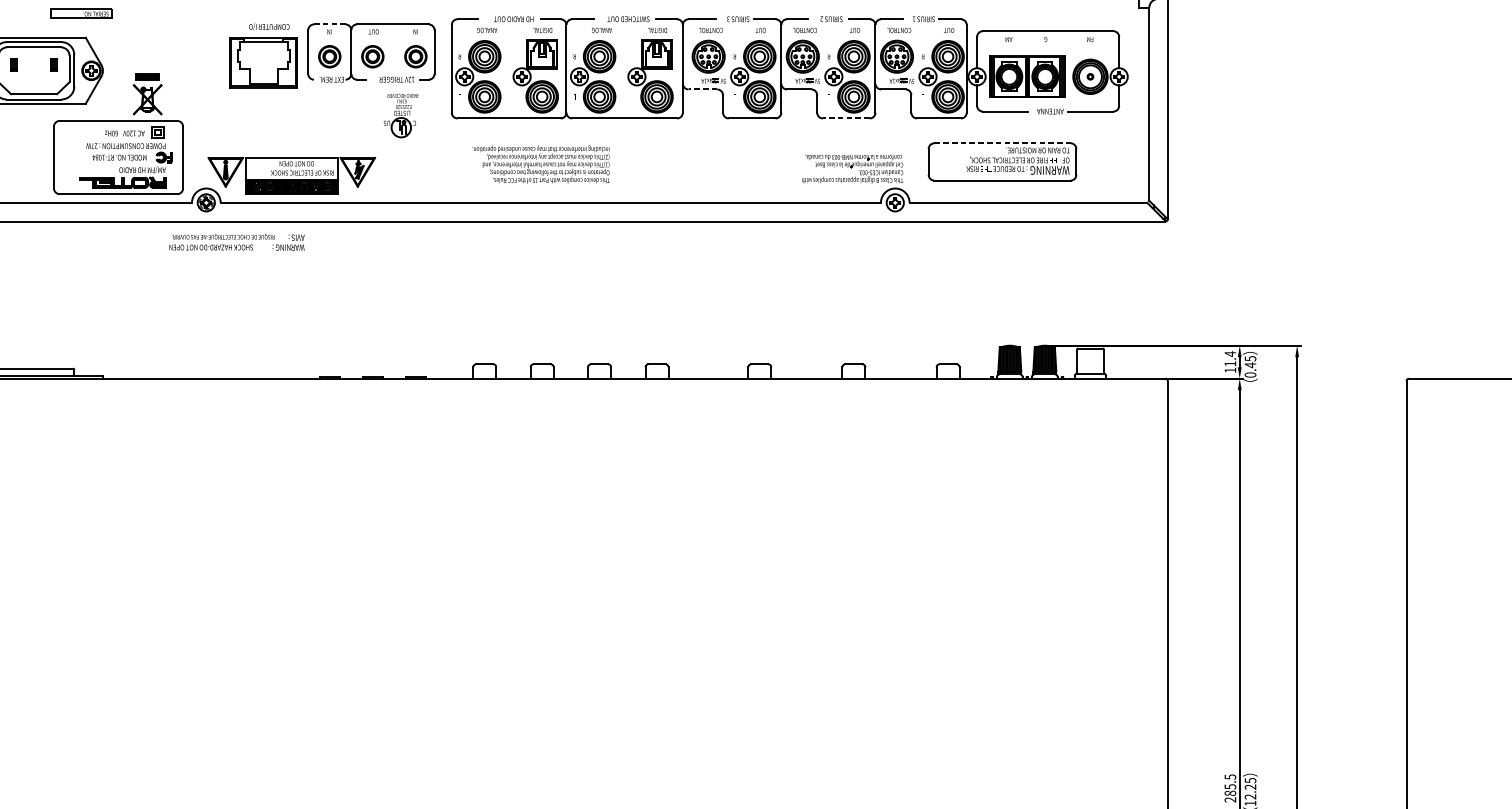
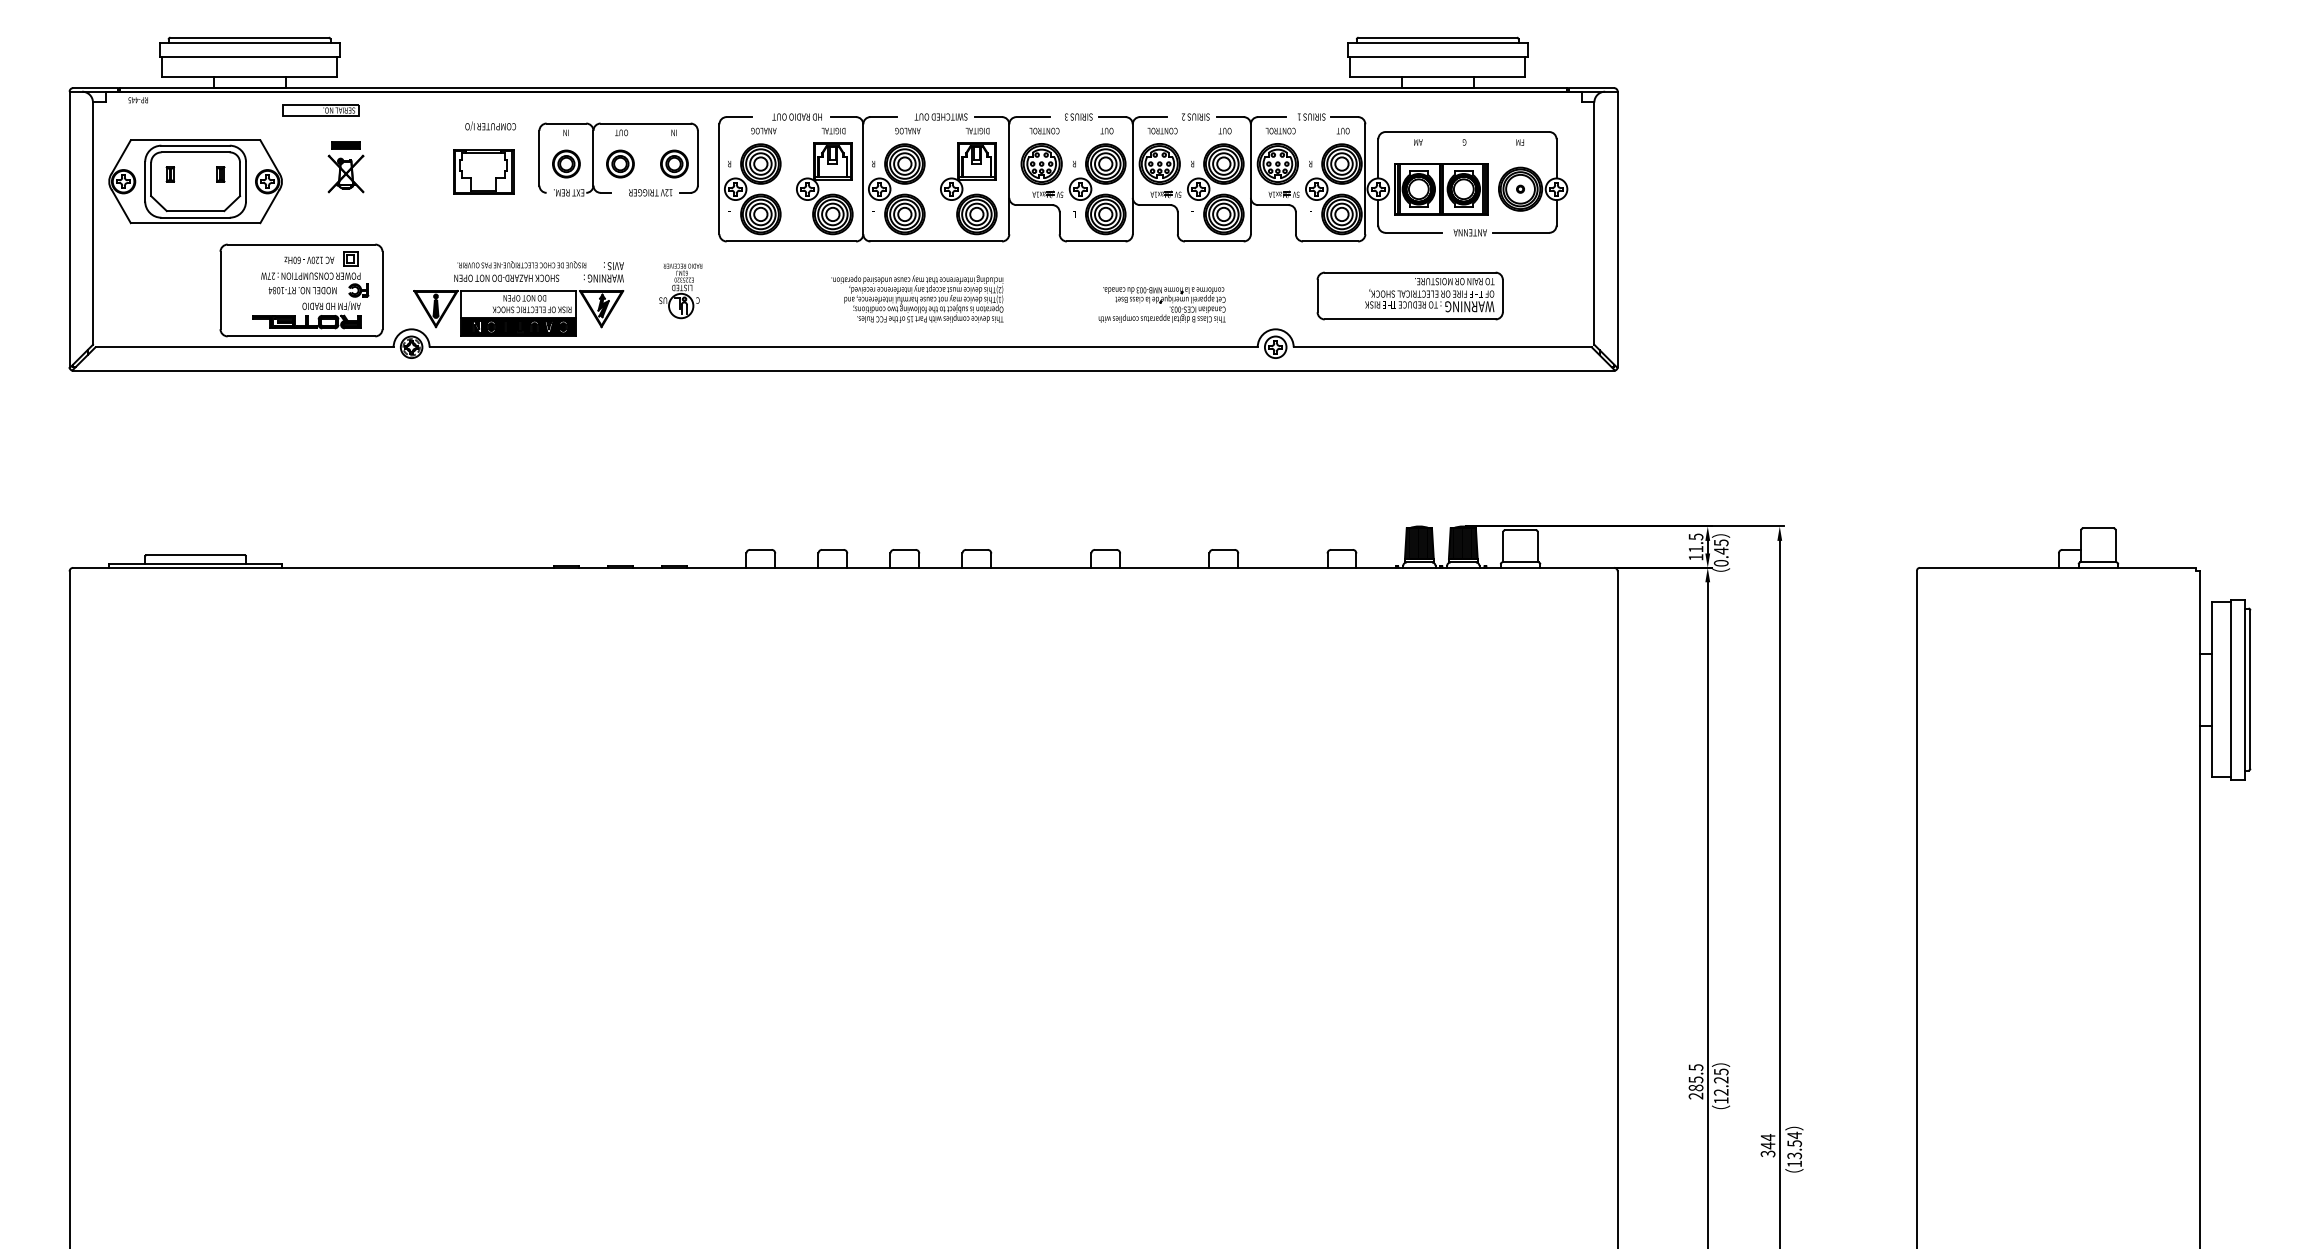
part: (81, 14) -> (320, 110), moved
line: (329, 24) -> (566, 123), dashed -> solid
part: (263, 62) -> (483, 171), size x0.71
line: (702, 89) -> (1034, 205), dashed -> solid
part: (147, 94) -> (345, 167), moved
part: (400, 116) -> (680, 291), moved
line: (845, 118) -> (1213, 241), dashed -> solid
line: (1002, 143) -> (1410, 272), dashed -> solid
text: (541, 163) -> (917, 298), moved
part: (852, 168) -> (1161, 304), moved
text: (236, 242) -> (538, 271), moved
text: (1229, 353) -> (1695, 536), 11.4 -> 11.5

